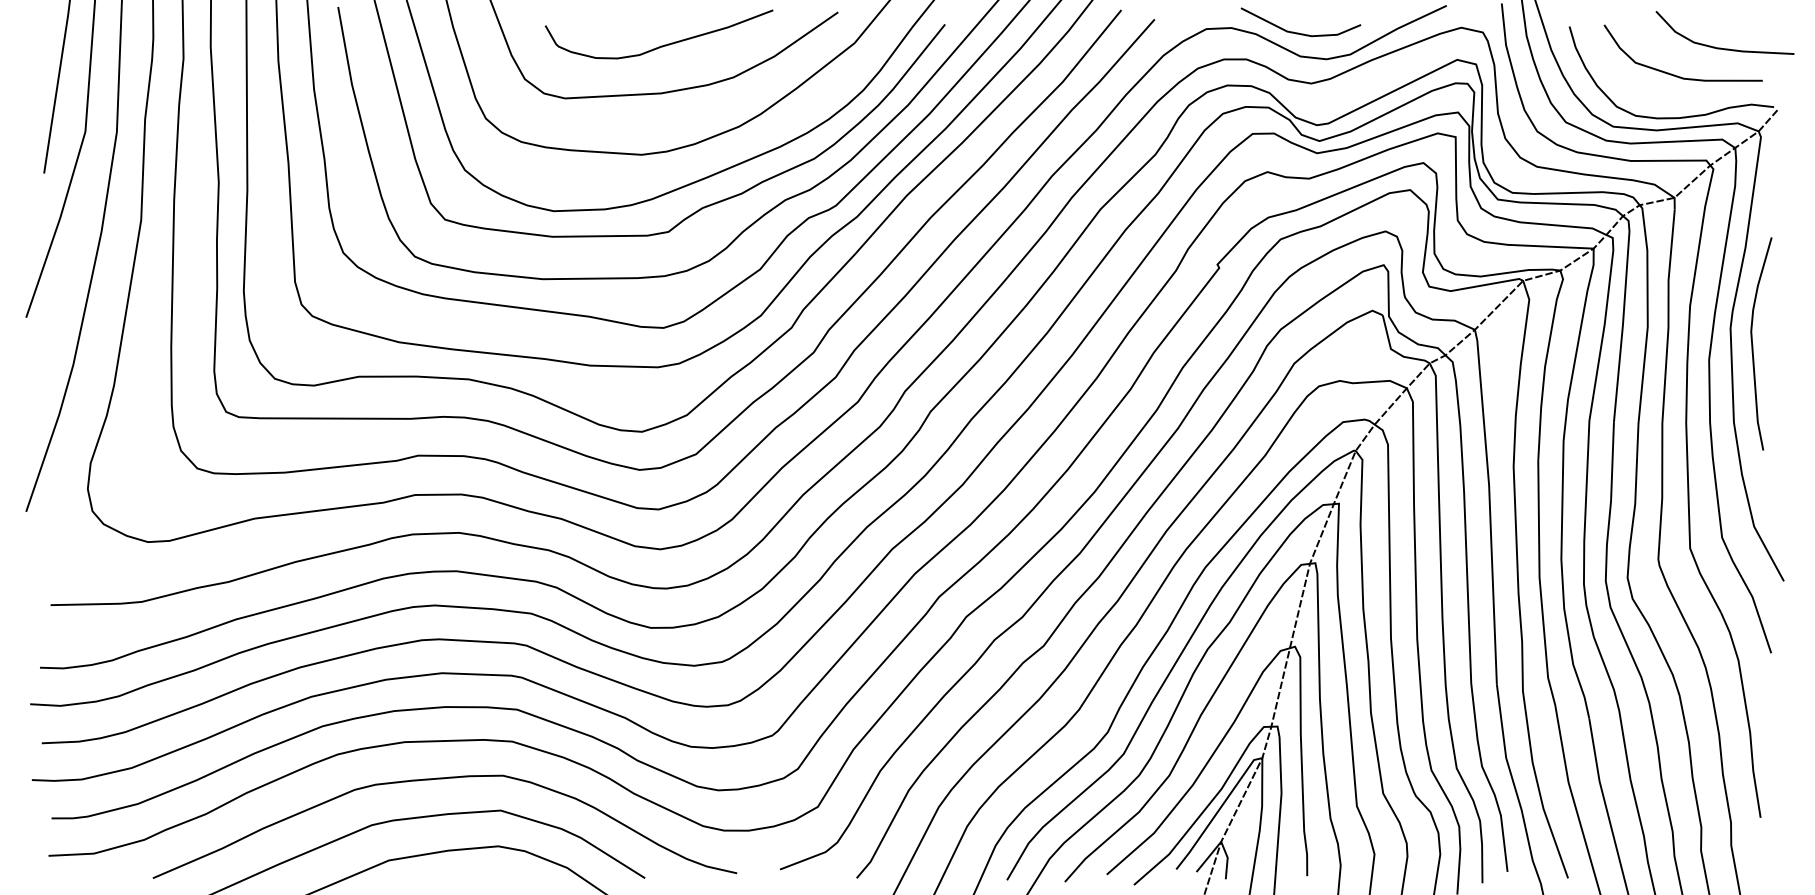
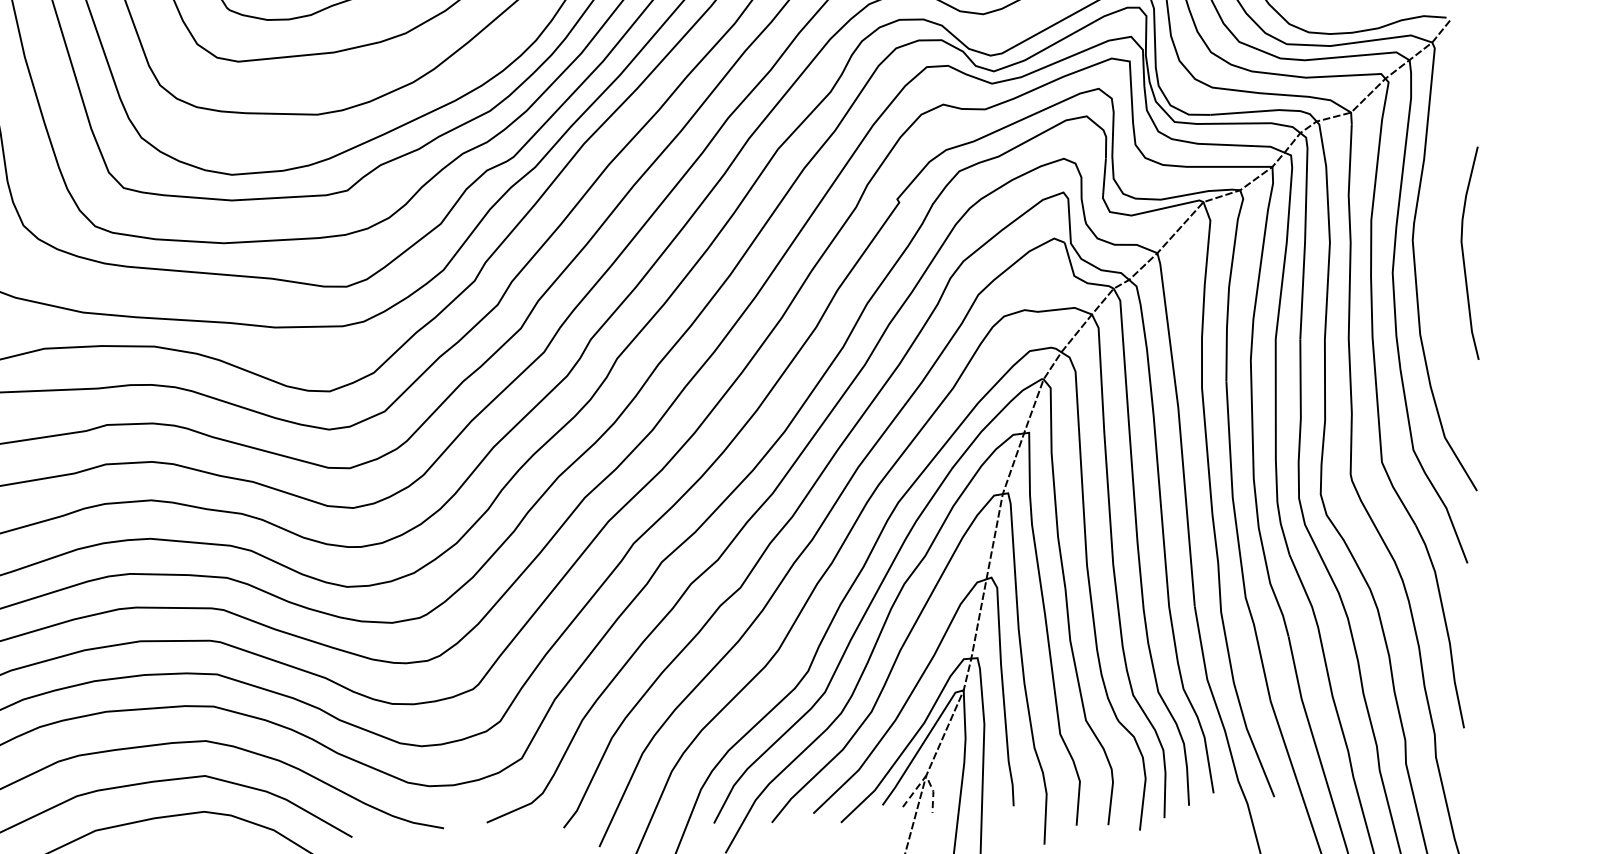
curve: (1753, 344) -> (1464, 254), moved
line: (1221, 841) -> (926, 775), solid -> dashed

